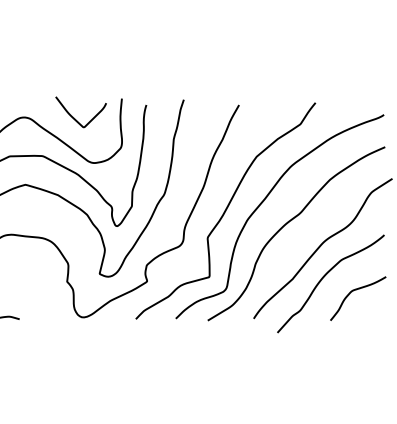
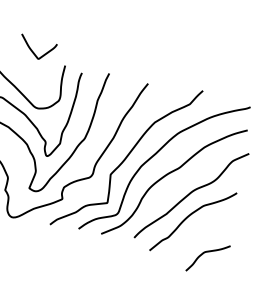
curve: (74, 117) -> (32, 50), moved
curve: (356, 290) -> (207, 252), moved

